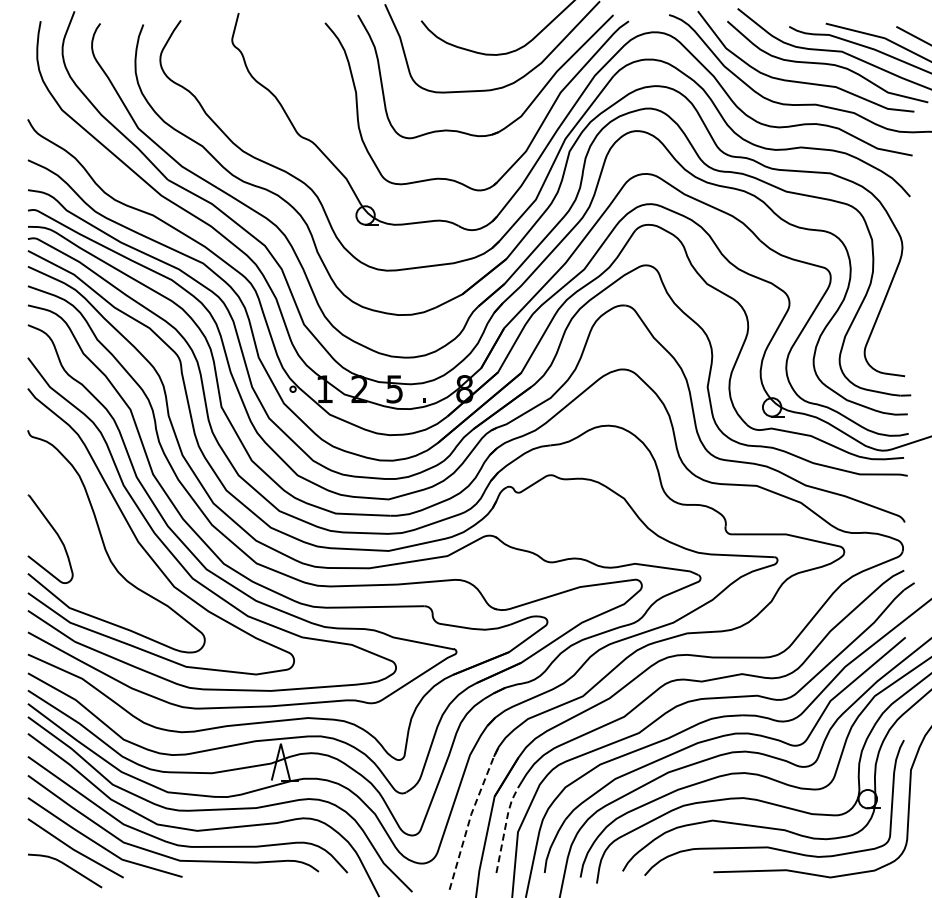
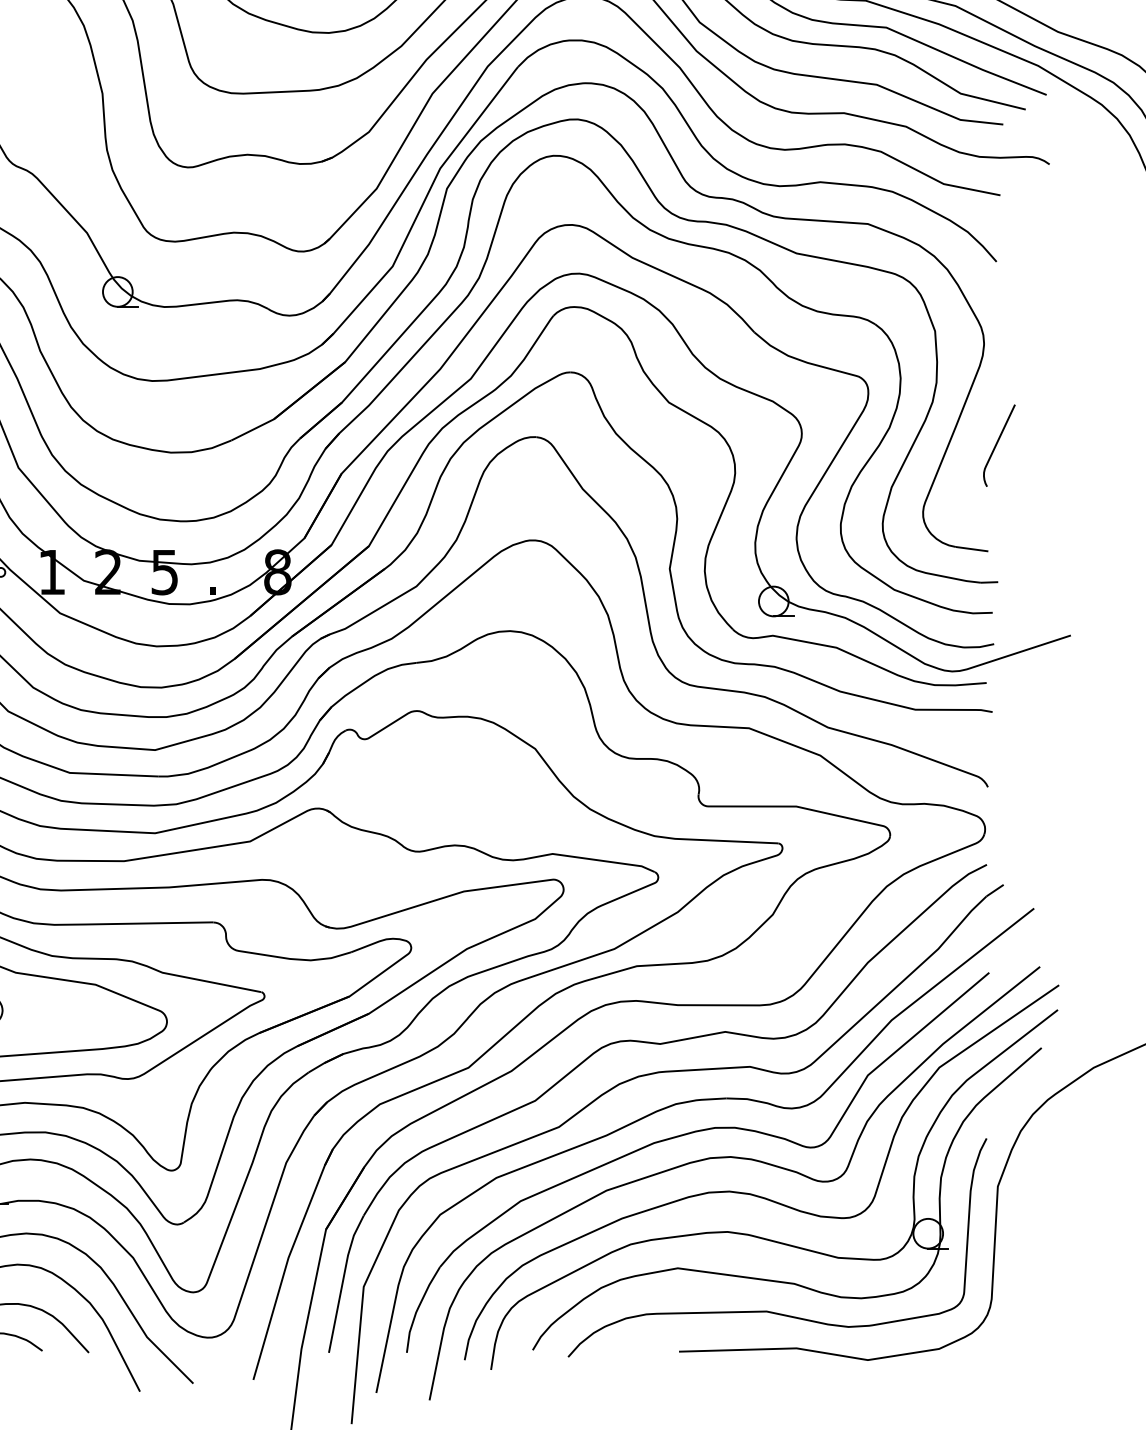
curve: (911, 309) -> (998, 443), added
line: (471, 815) -> (288, 1260), dashed -> solid
line: (505, 828) -> (343, 1281), dashed -> solid

